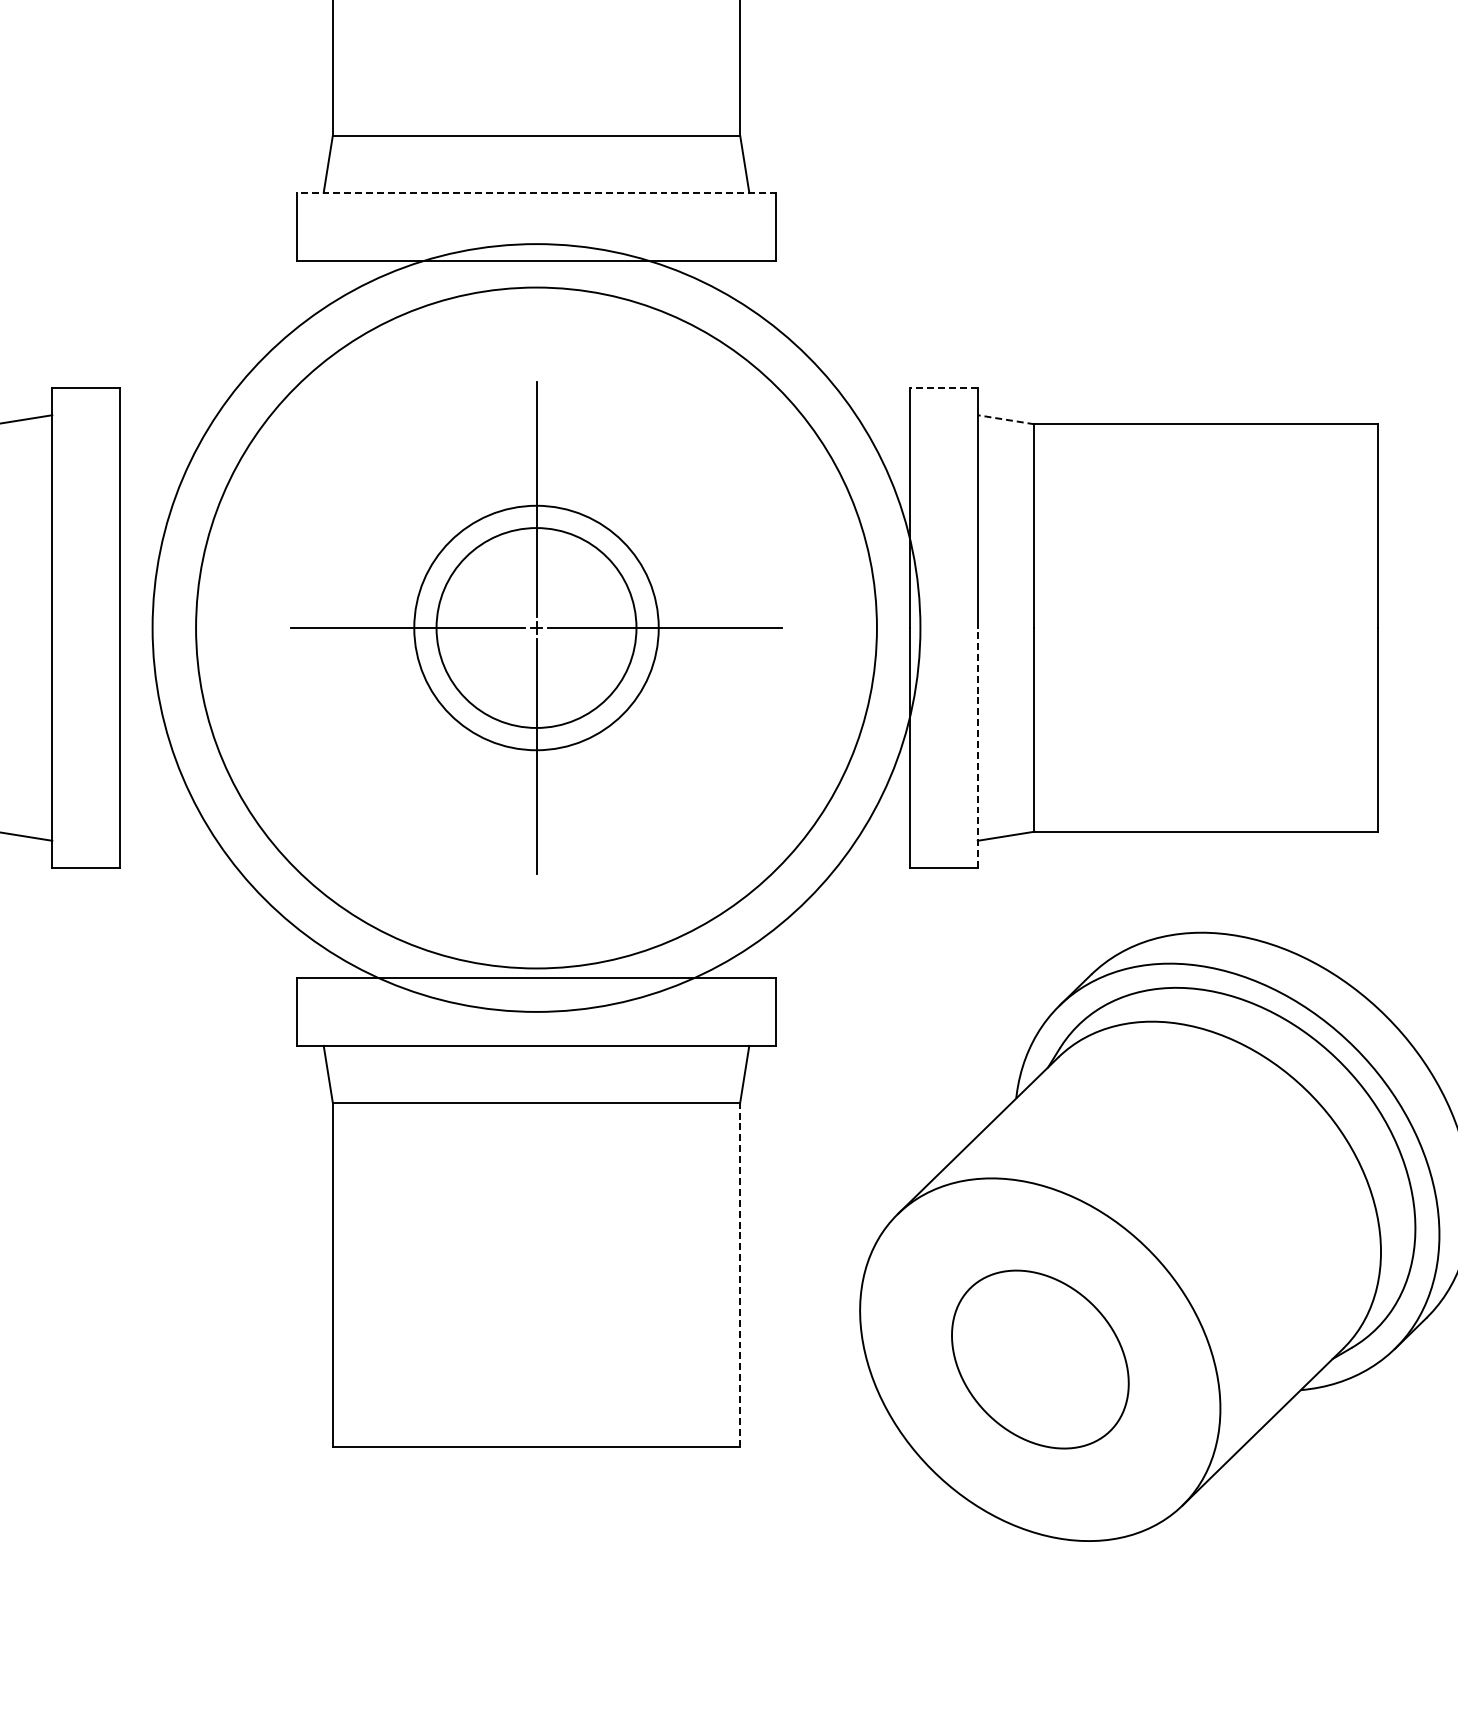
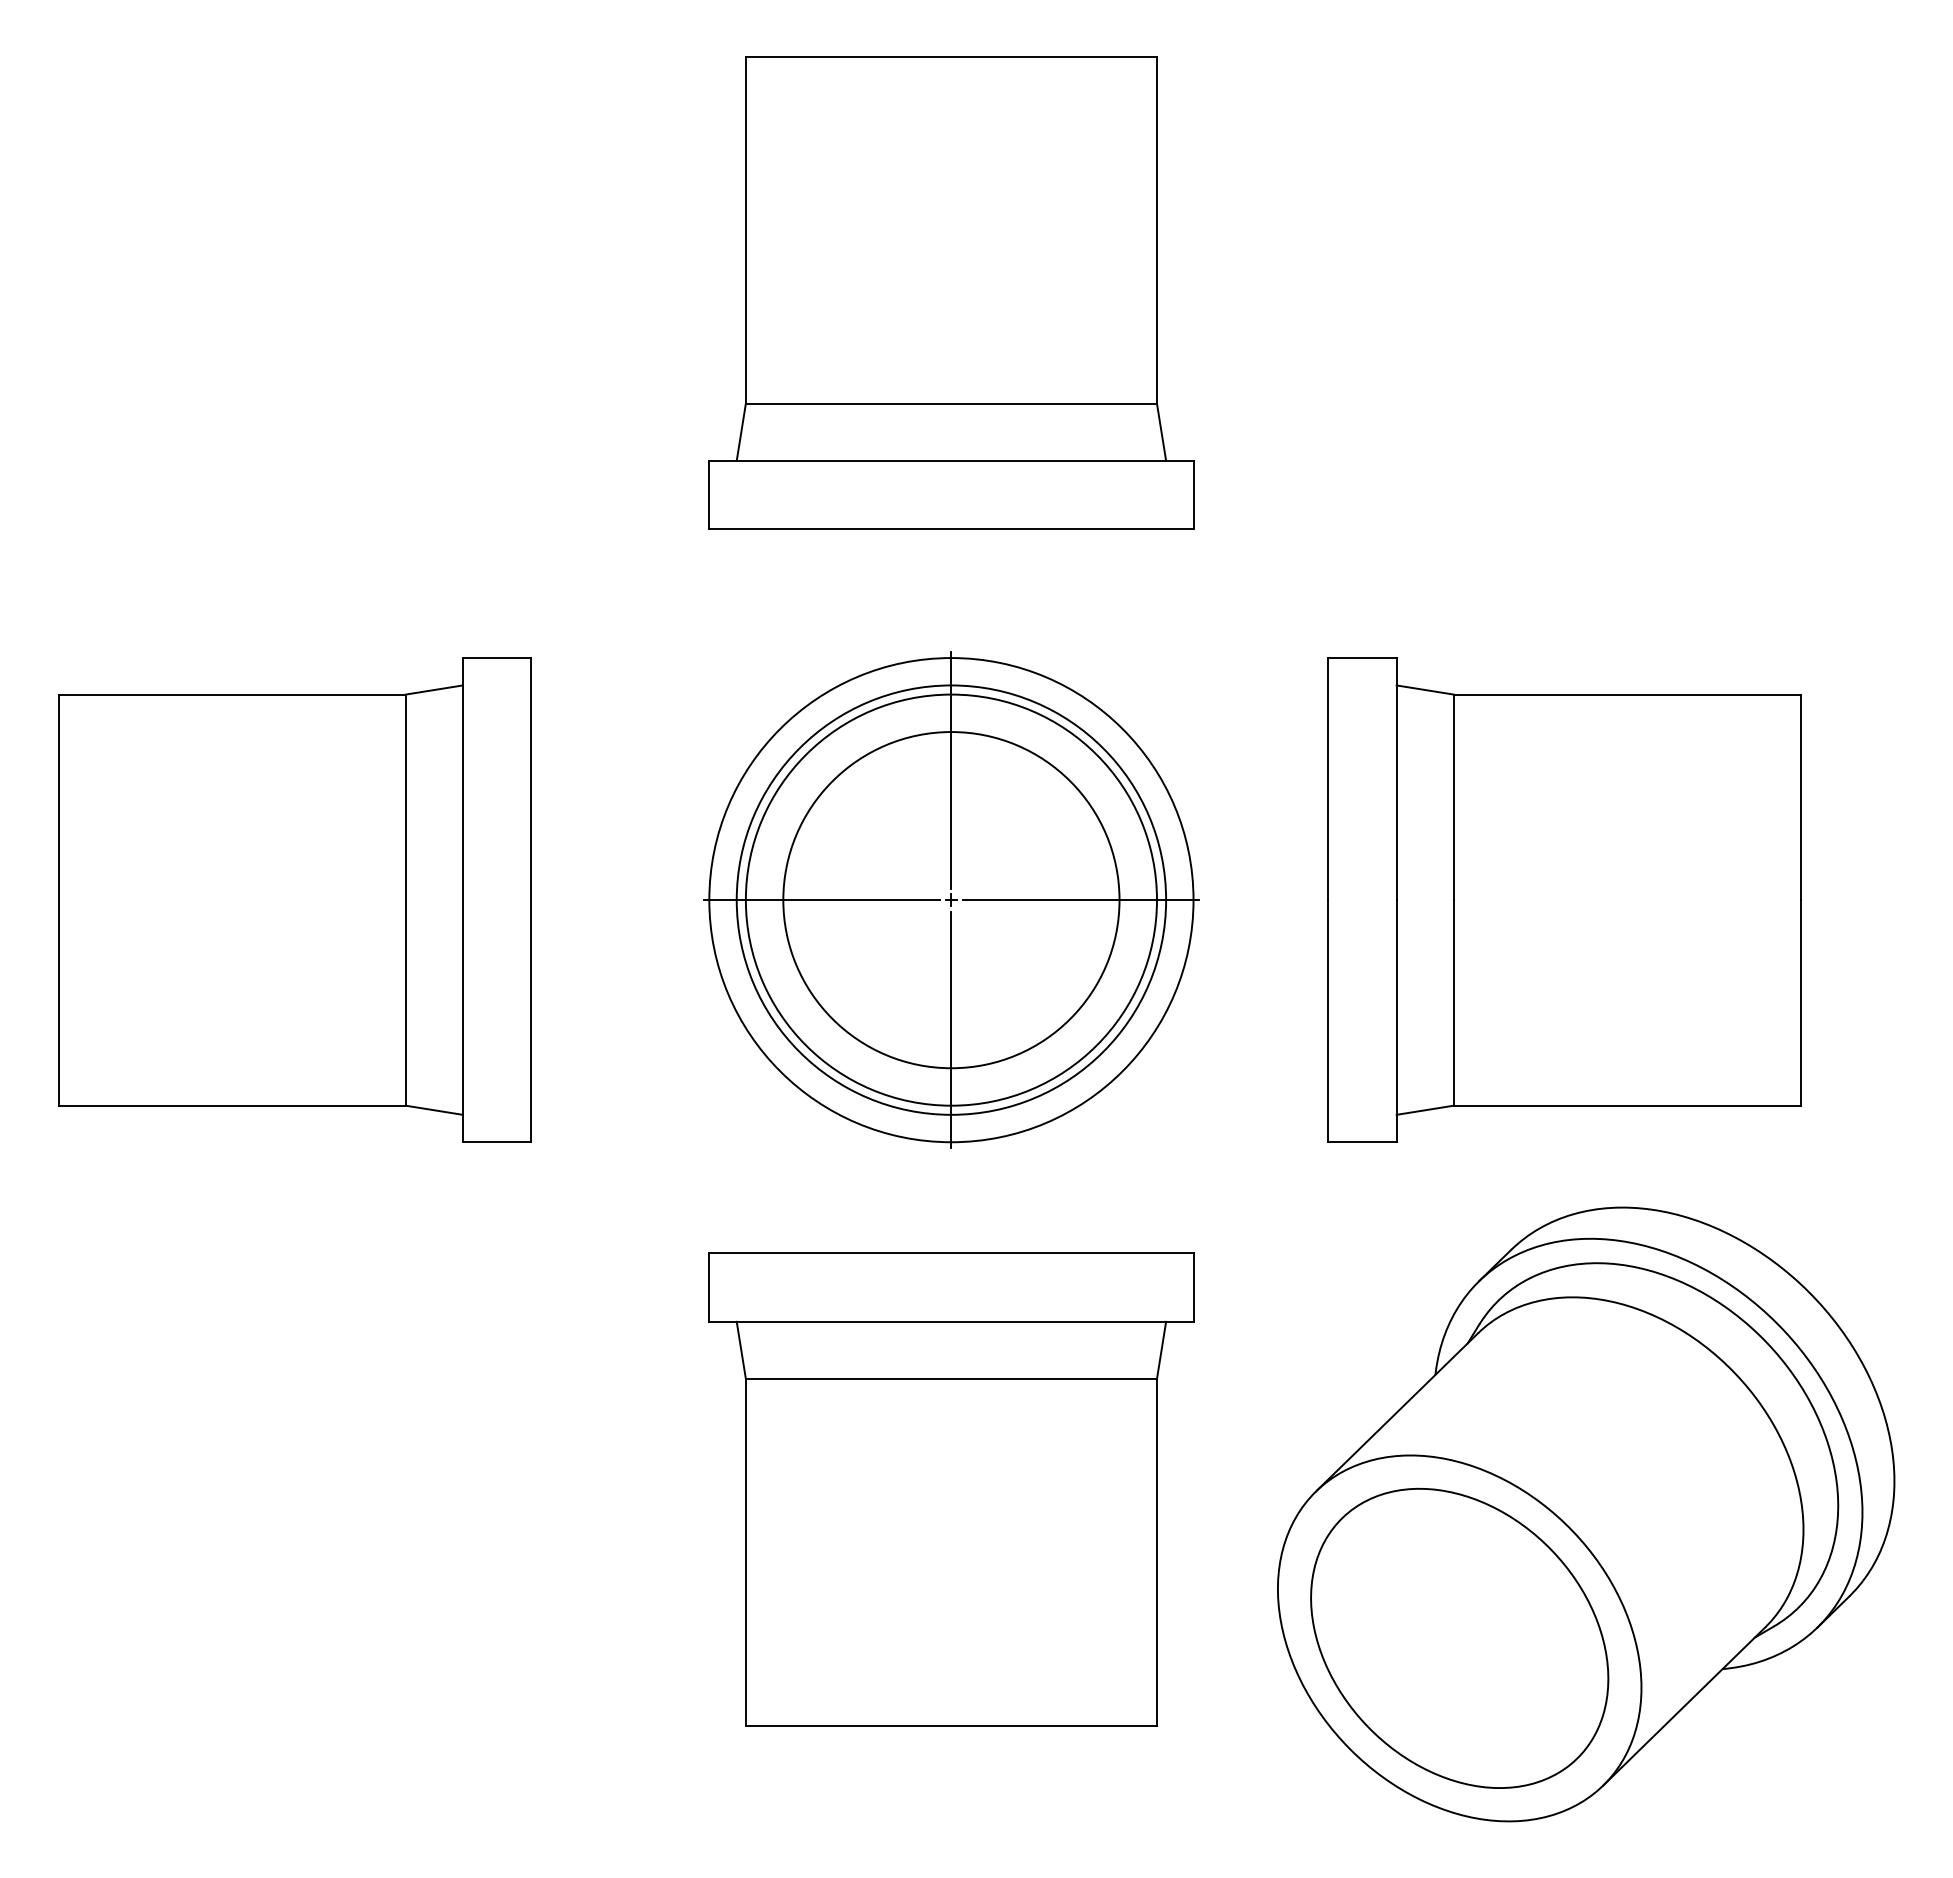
line: (535, 192) -> (950, 460), dashed -> solid
line: (942, 388) -> (1361, 658), dashed -> solid
line: (1006, 420) -> (1425, 690), dashed -> solid
circle: (535, 627) -> (950, 899), size x1.67
circle: (536, 627) -> (951, 899), size x0.62
circle: (536, 628) -> (951, 900), size x0.62
circle: (536, 628) -> (951, 900), size x1.67
line: (977, 747) -> (1396, 1020), dashed -> solid
line: (739, 1274) -> (1156, 1552), dashed -> solid
part: (1040, 1358) -> (1459, 1637), size x1.67

